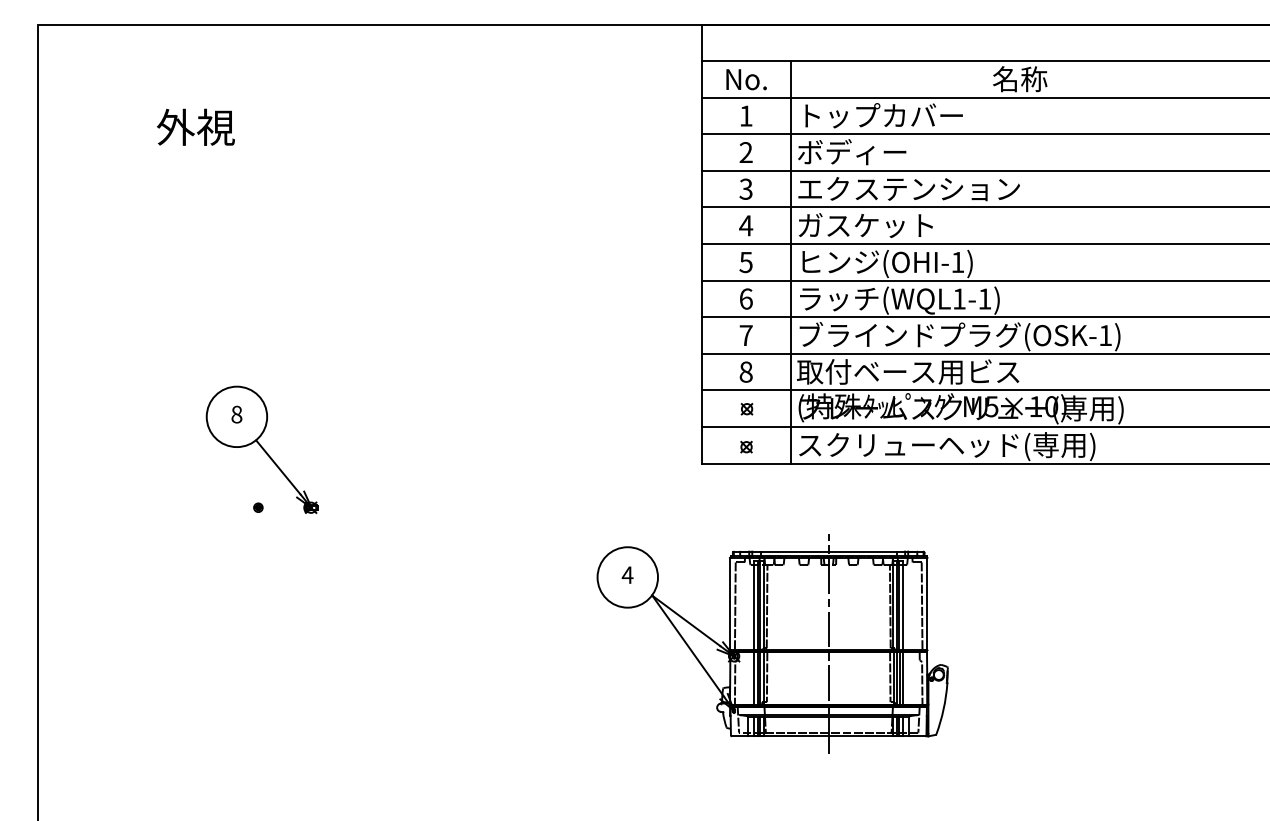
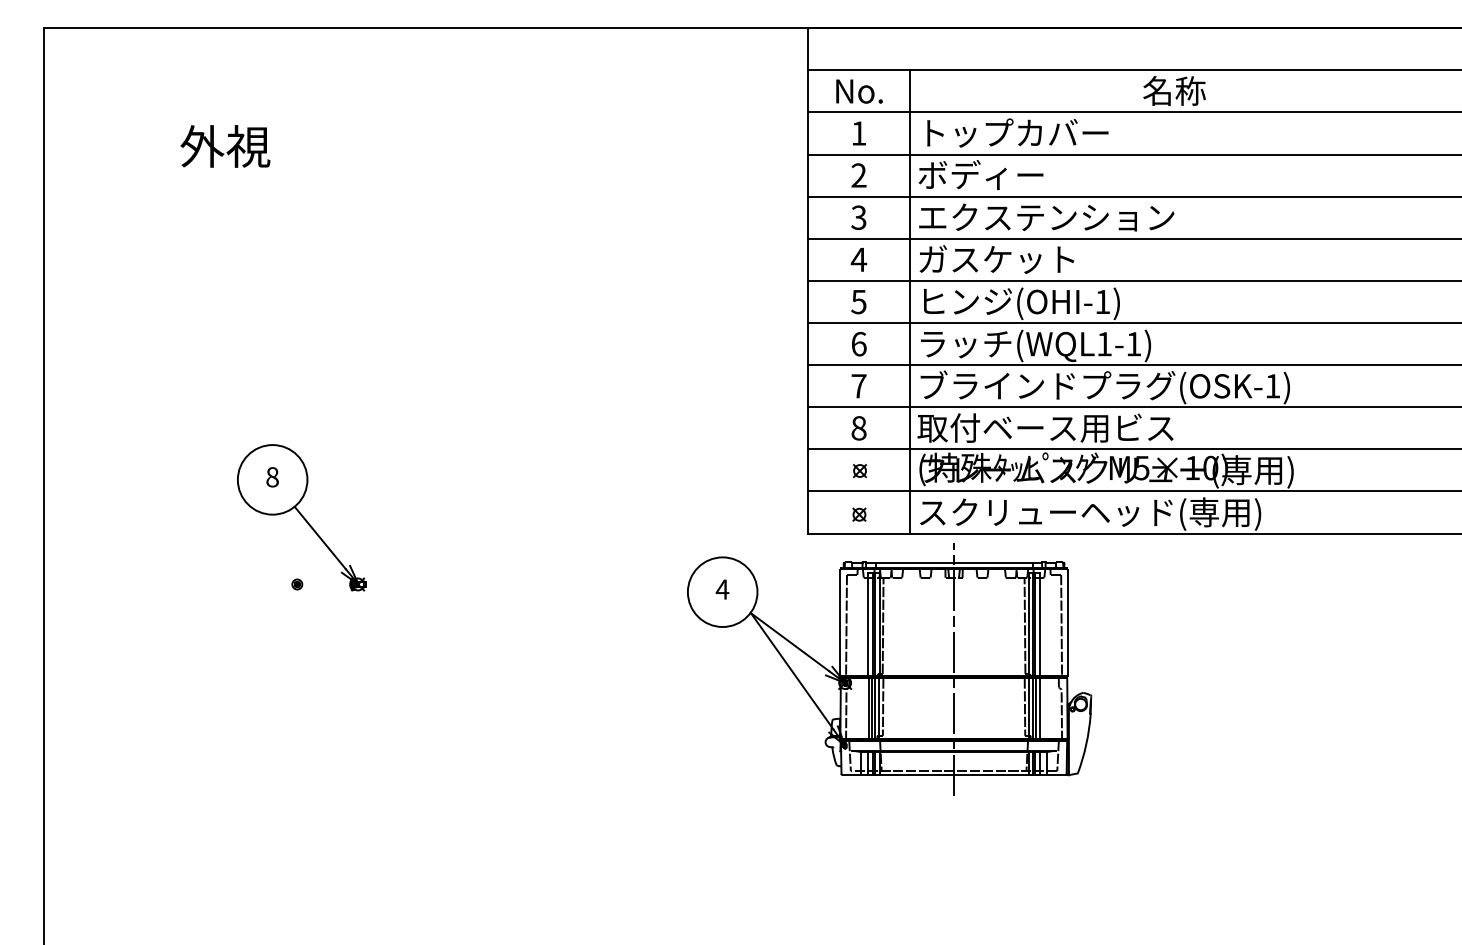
part: (772, 643) -> (889, 668), moved

